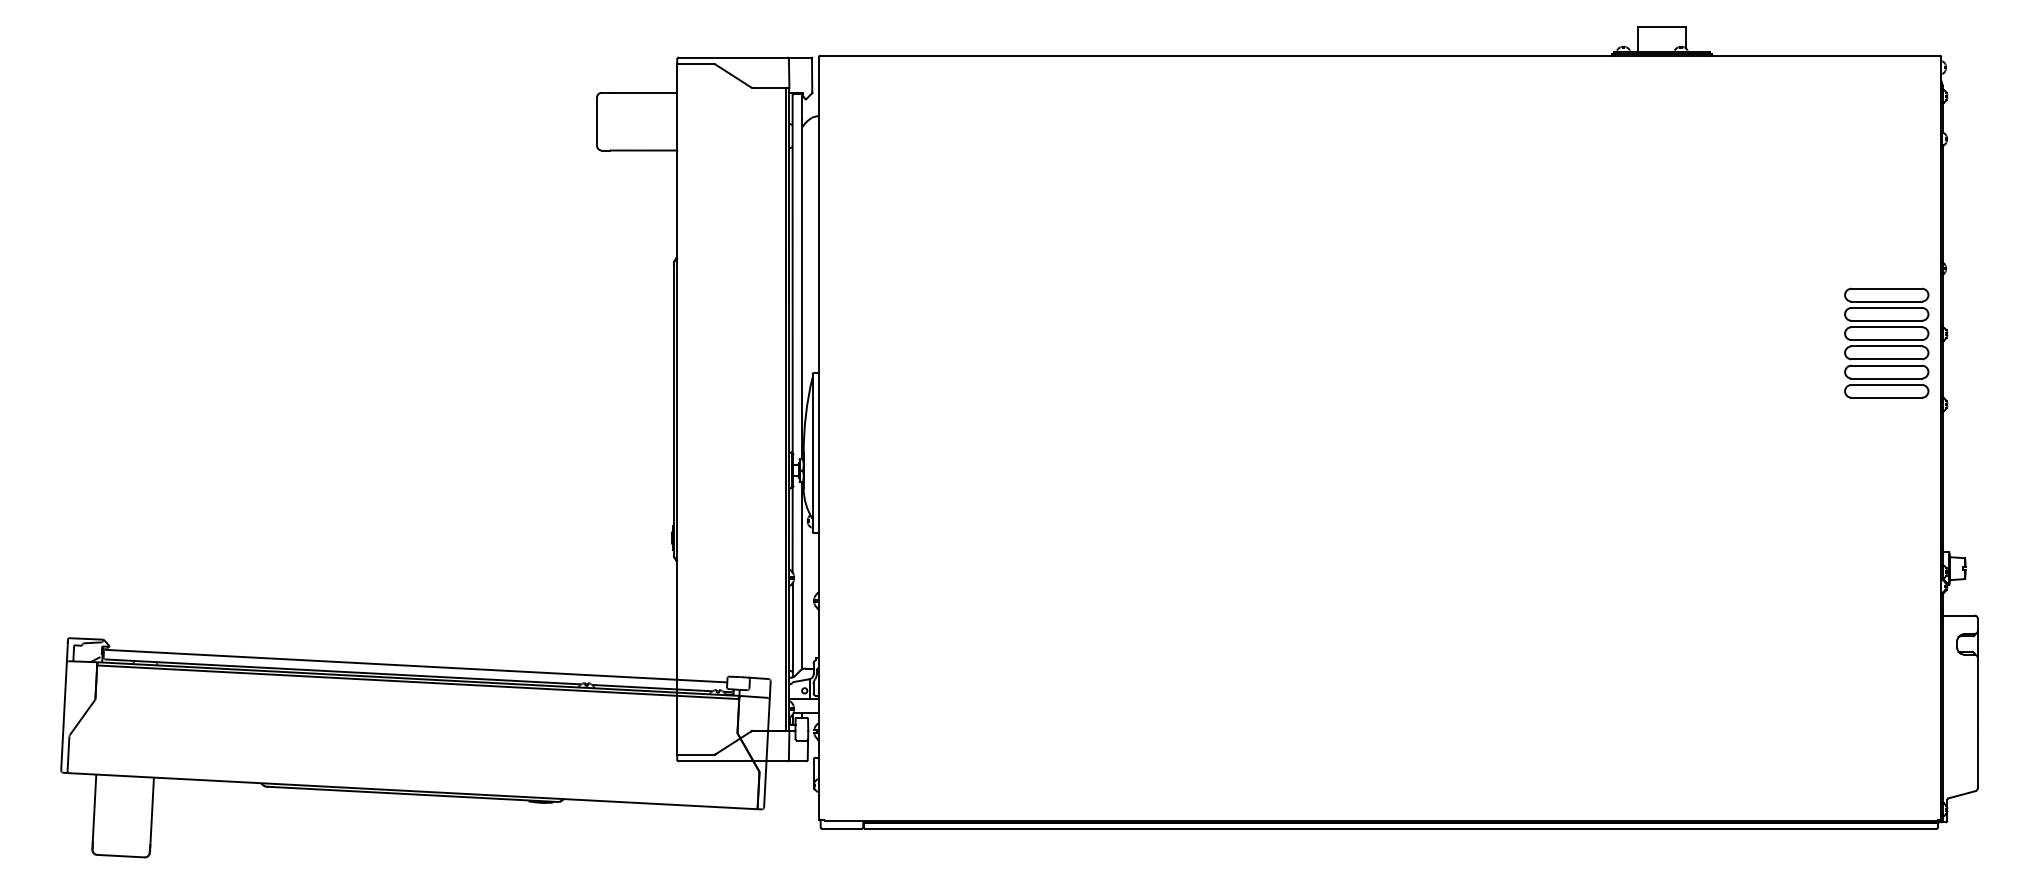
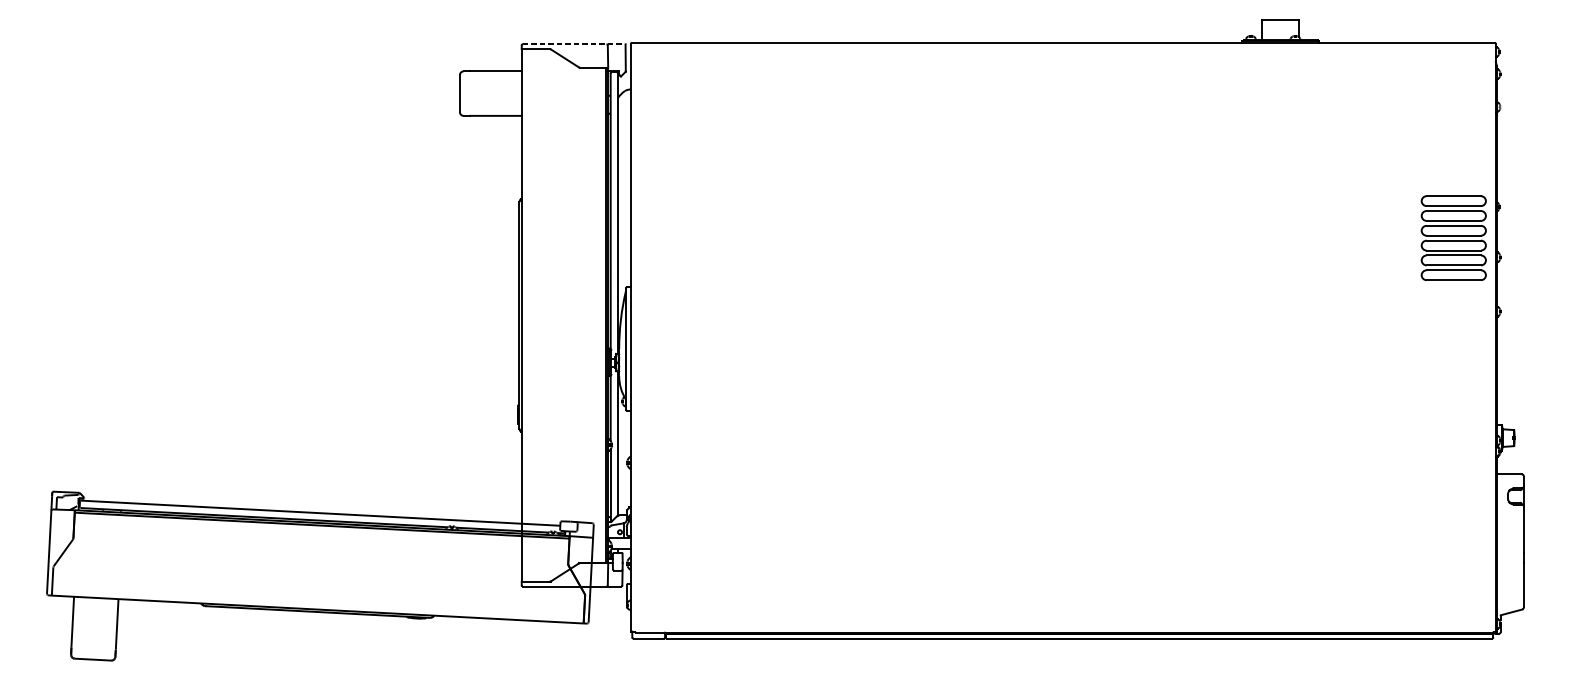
line: (745, 57) -> (574, 44), solid -> dashed
part: (1886, 342) -> (1453, 237), moved

